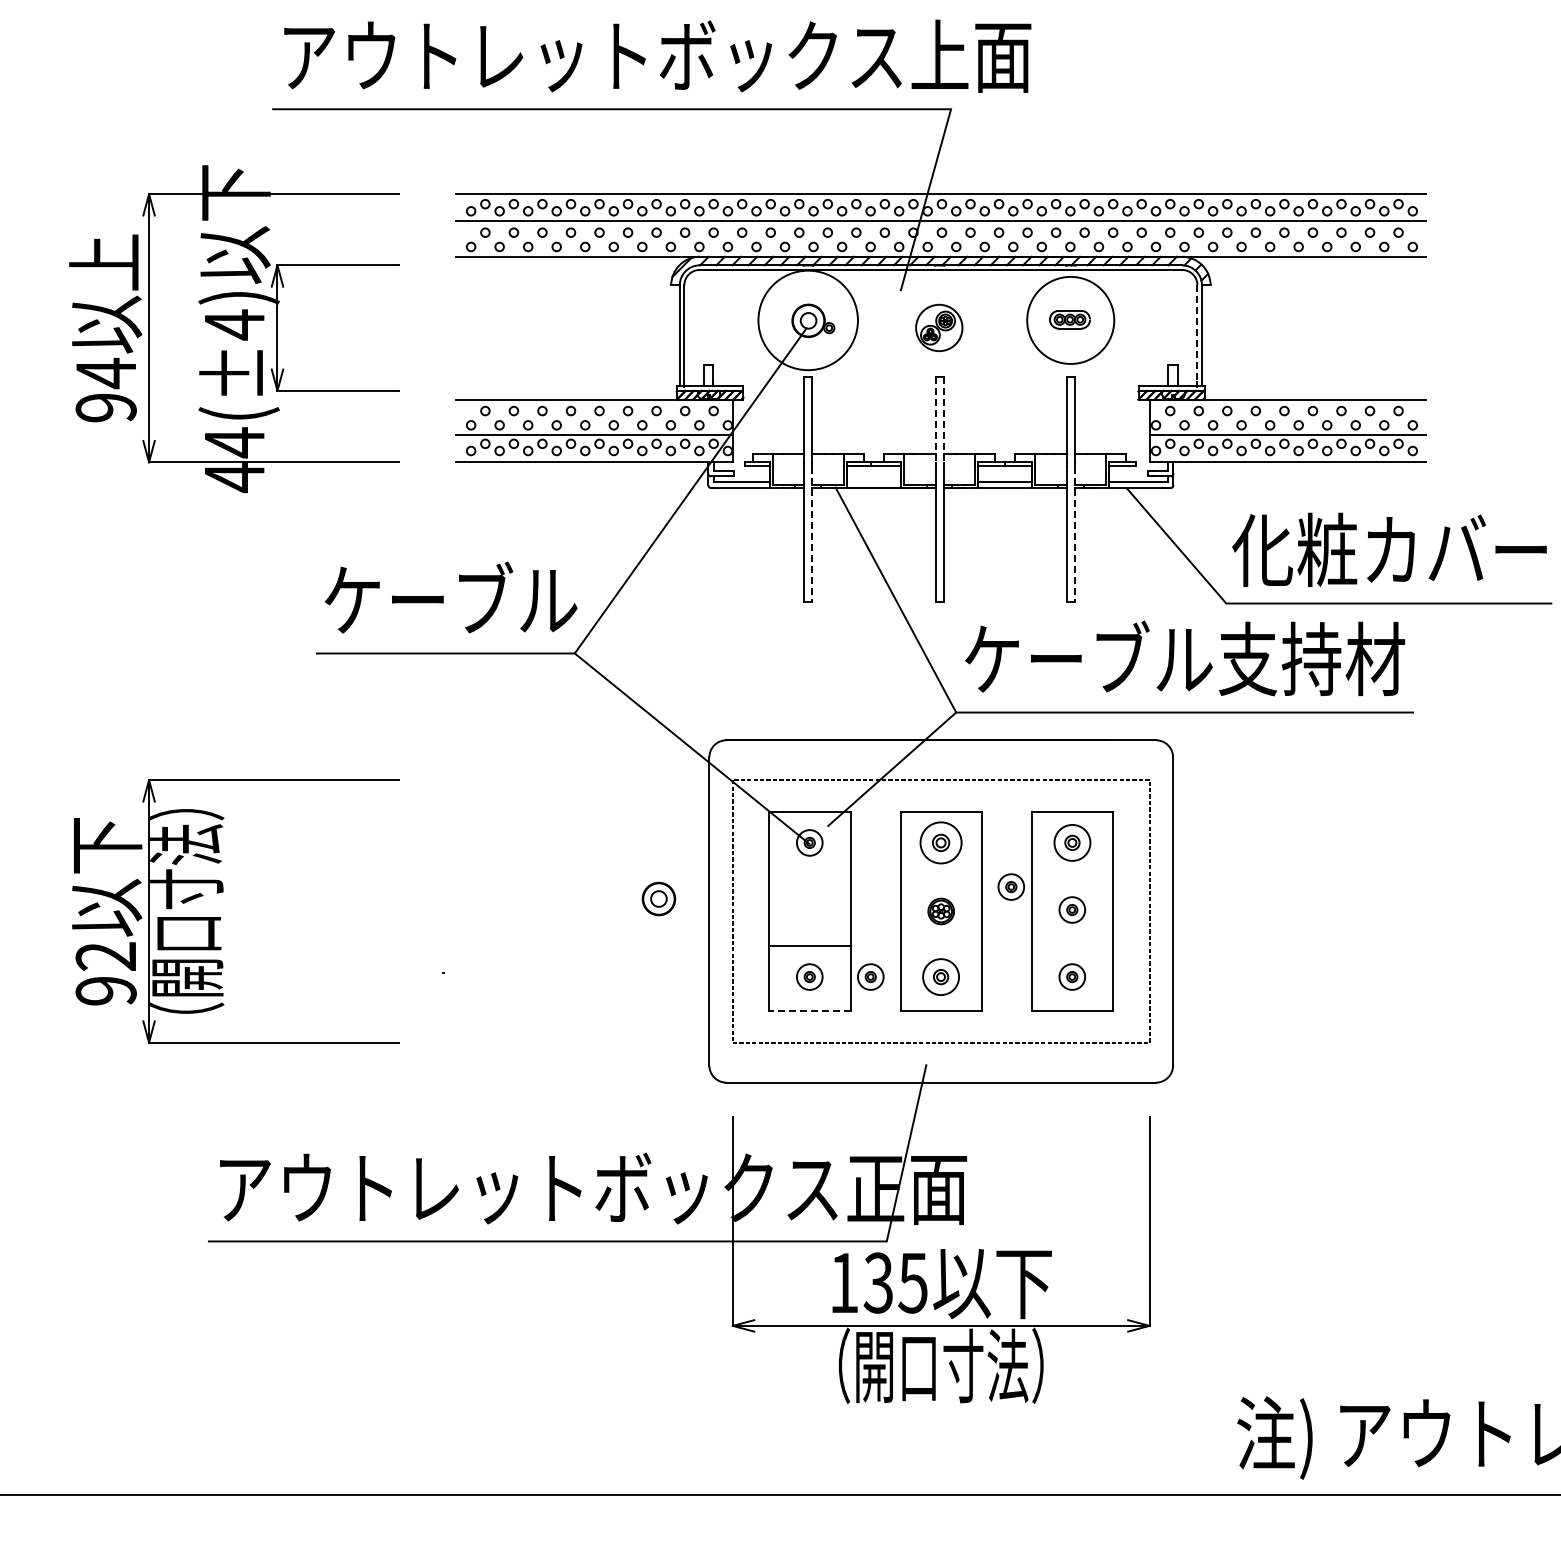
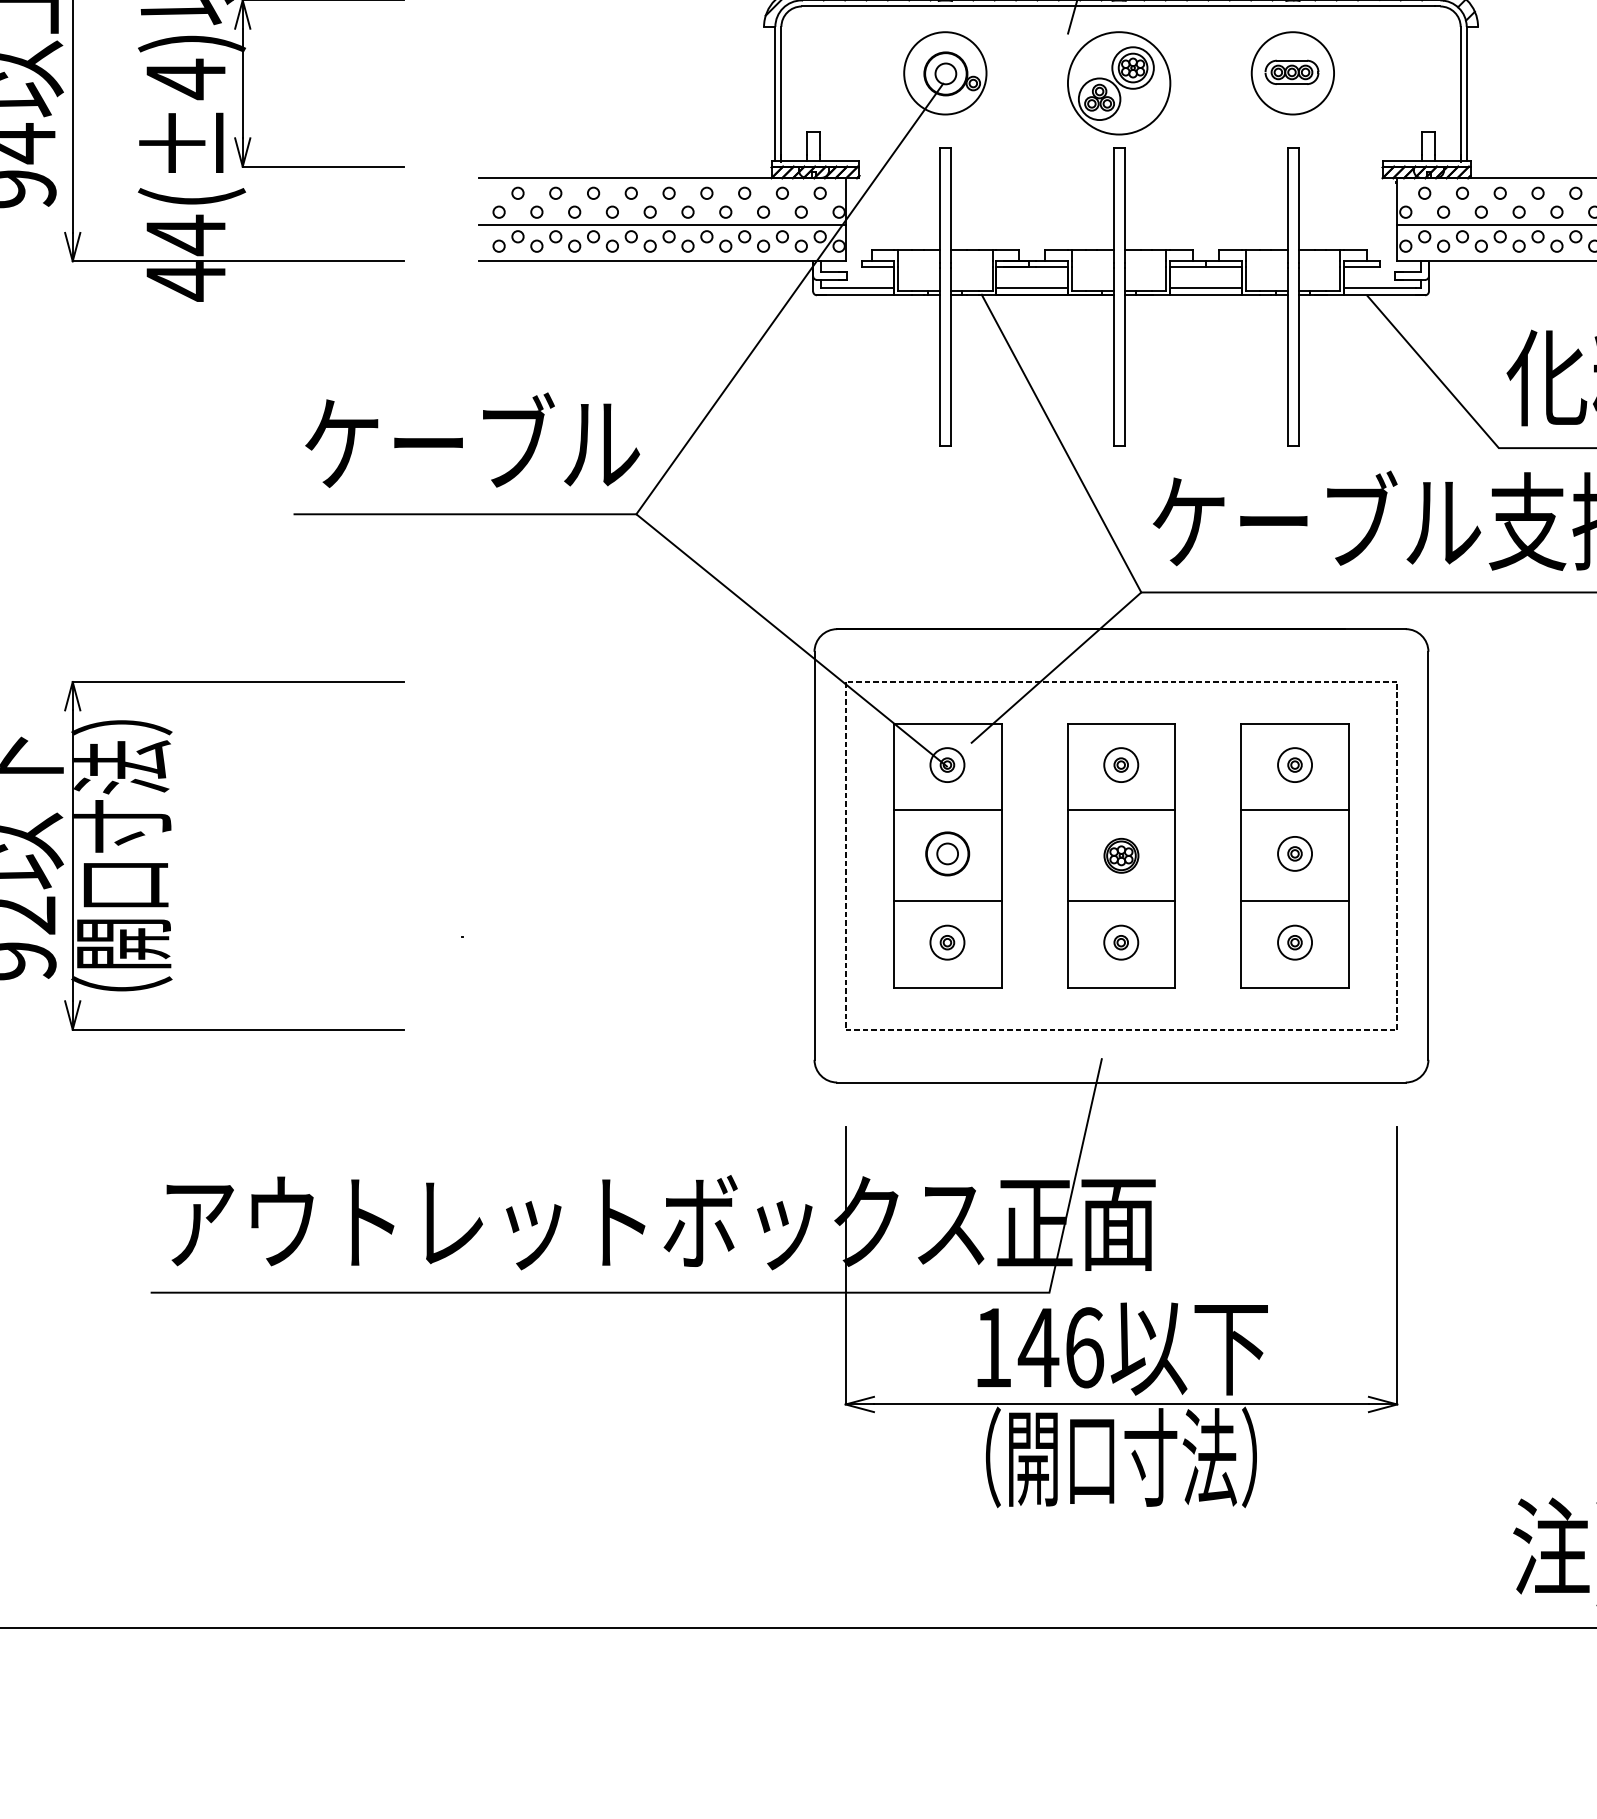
circle: (808, 320) -> (945, 73), size x0.62
circle: (1070, 320) -> (1292, 73), size x0.71
part: (938, 327) -> (1117, 82), size x1.67
line: (1197, 334) -> (1460, 91), dashed -> solid
line: (935, 420) -> (1113, 205), dashed -> solid
line: (944, 420) -> (1125, 205), dashed -> solid
line: (873, 482) -> (1031, 287), added
line: (812, 535) -> (951, 358), dashed -> solid
line: (1075, 535) -> (1299, 358), dashed -> solid
part: (940, 842) -> (1120, 764), size x0.62
part: (1071, 842) -> (1293, 764), size x0.71
line: (809, 877) -> (947, 810), added
line: (940, 877) -> (1120, 810), added
line: (1072, 877) -> (1295, 810), added
part: (1010, 886) -> (1213, 822), removed
part: (658, 898) -> (947, 853), moved
line: (940, 945) -> (1120, 900), added
line: (1072, 945) -> (1295, 900), added
part: (870, 976) -> (1027, 941), removed
part: (940, 976) -> (1120, 941), size x0.71
line: (809, 1011) -> (947, 988), dashed -> solid
text: (895, 1282) -> (1060, 1347), 135 -> 146

